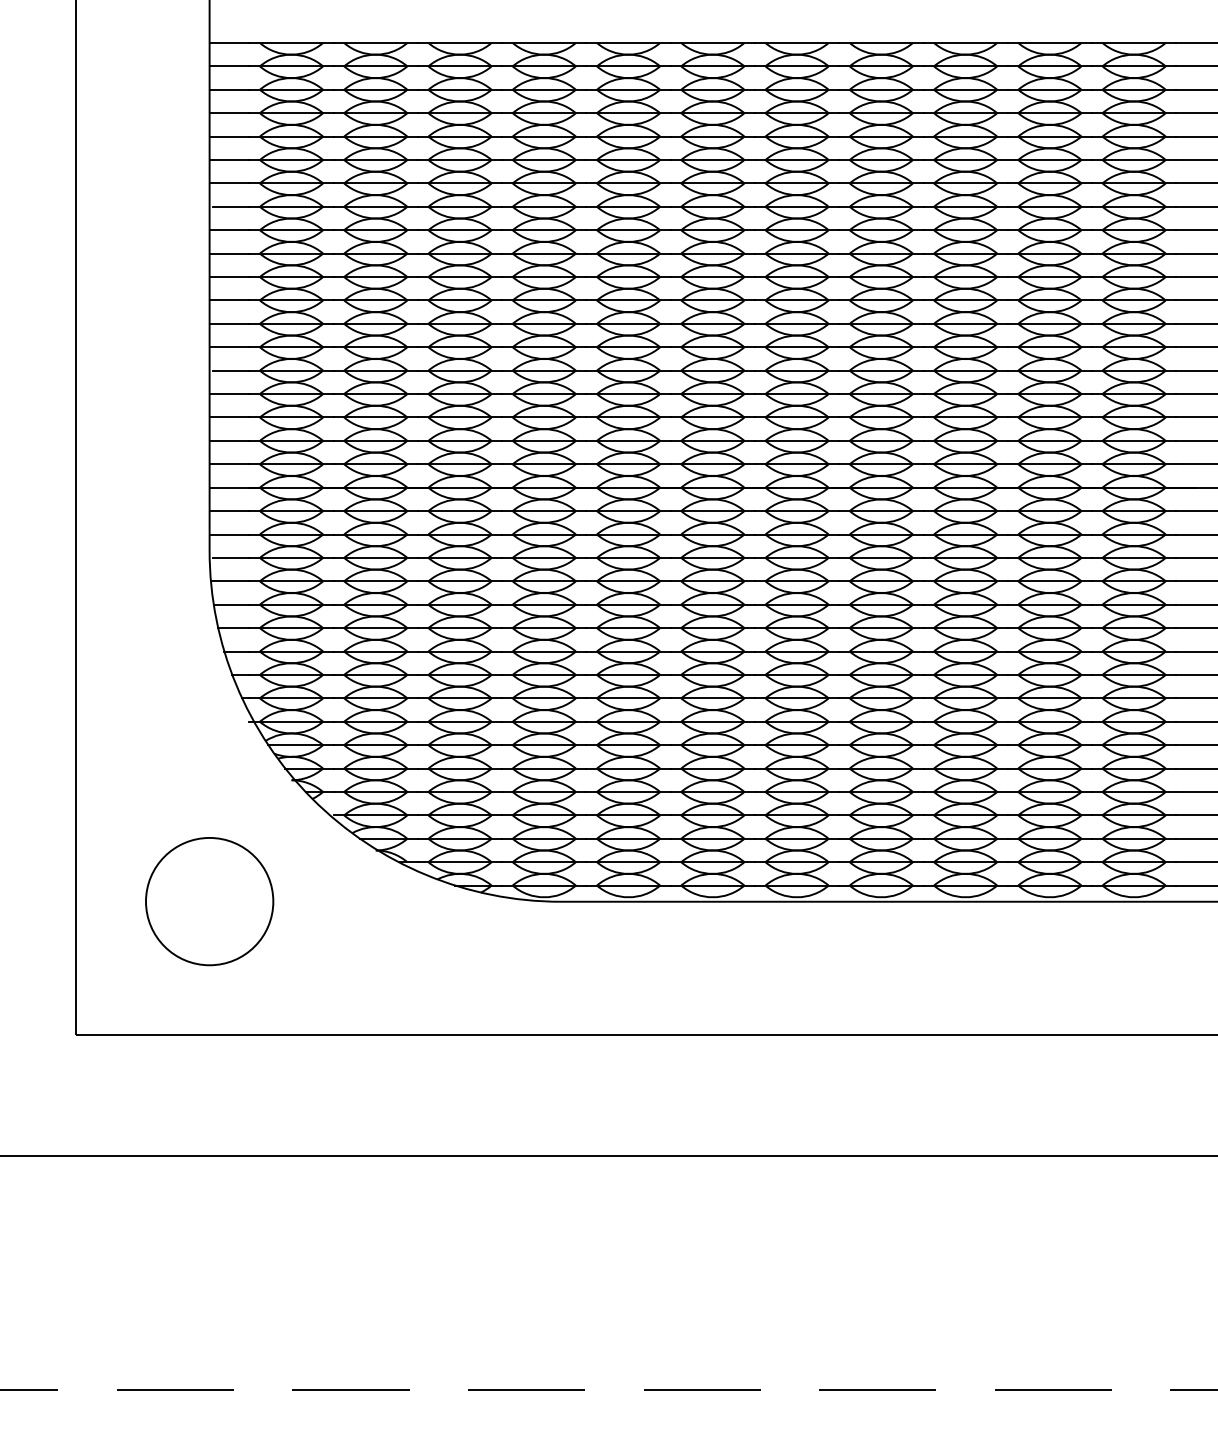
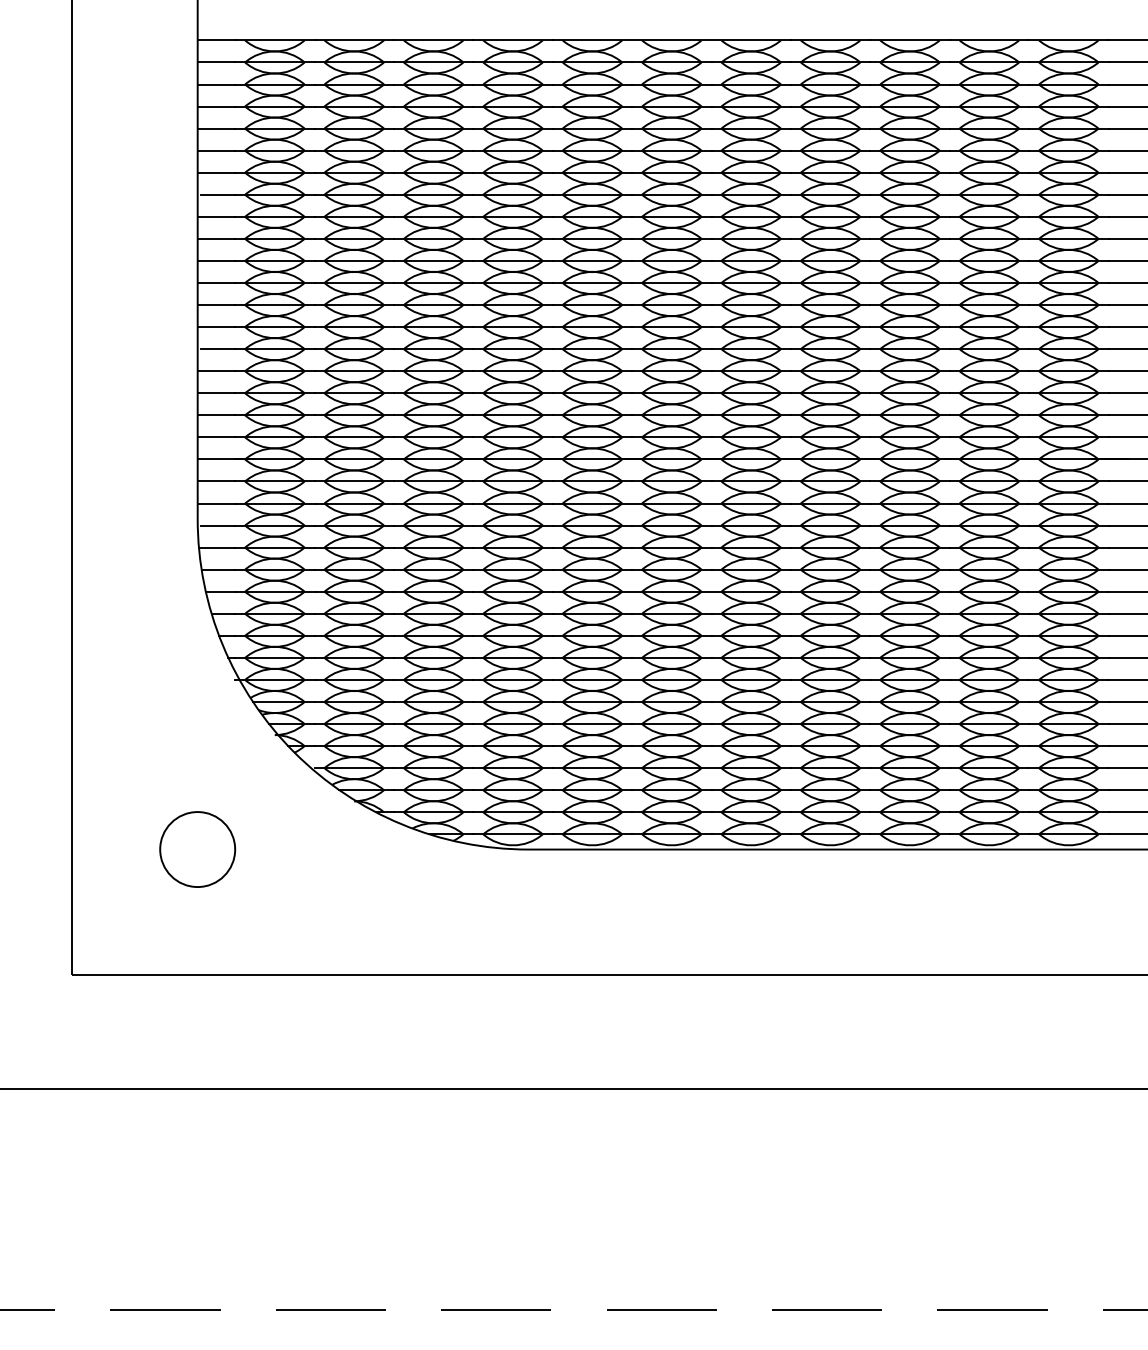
circle: (209, 901) -> (197, 849), size x0.62

